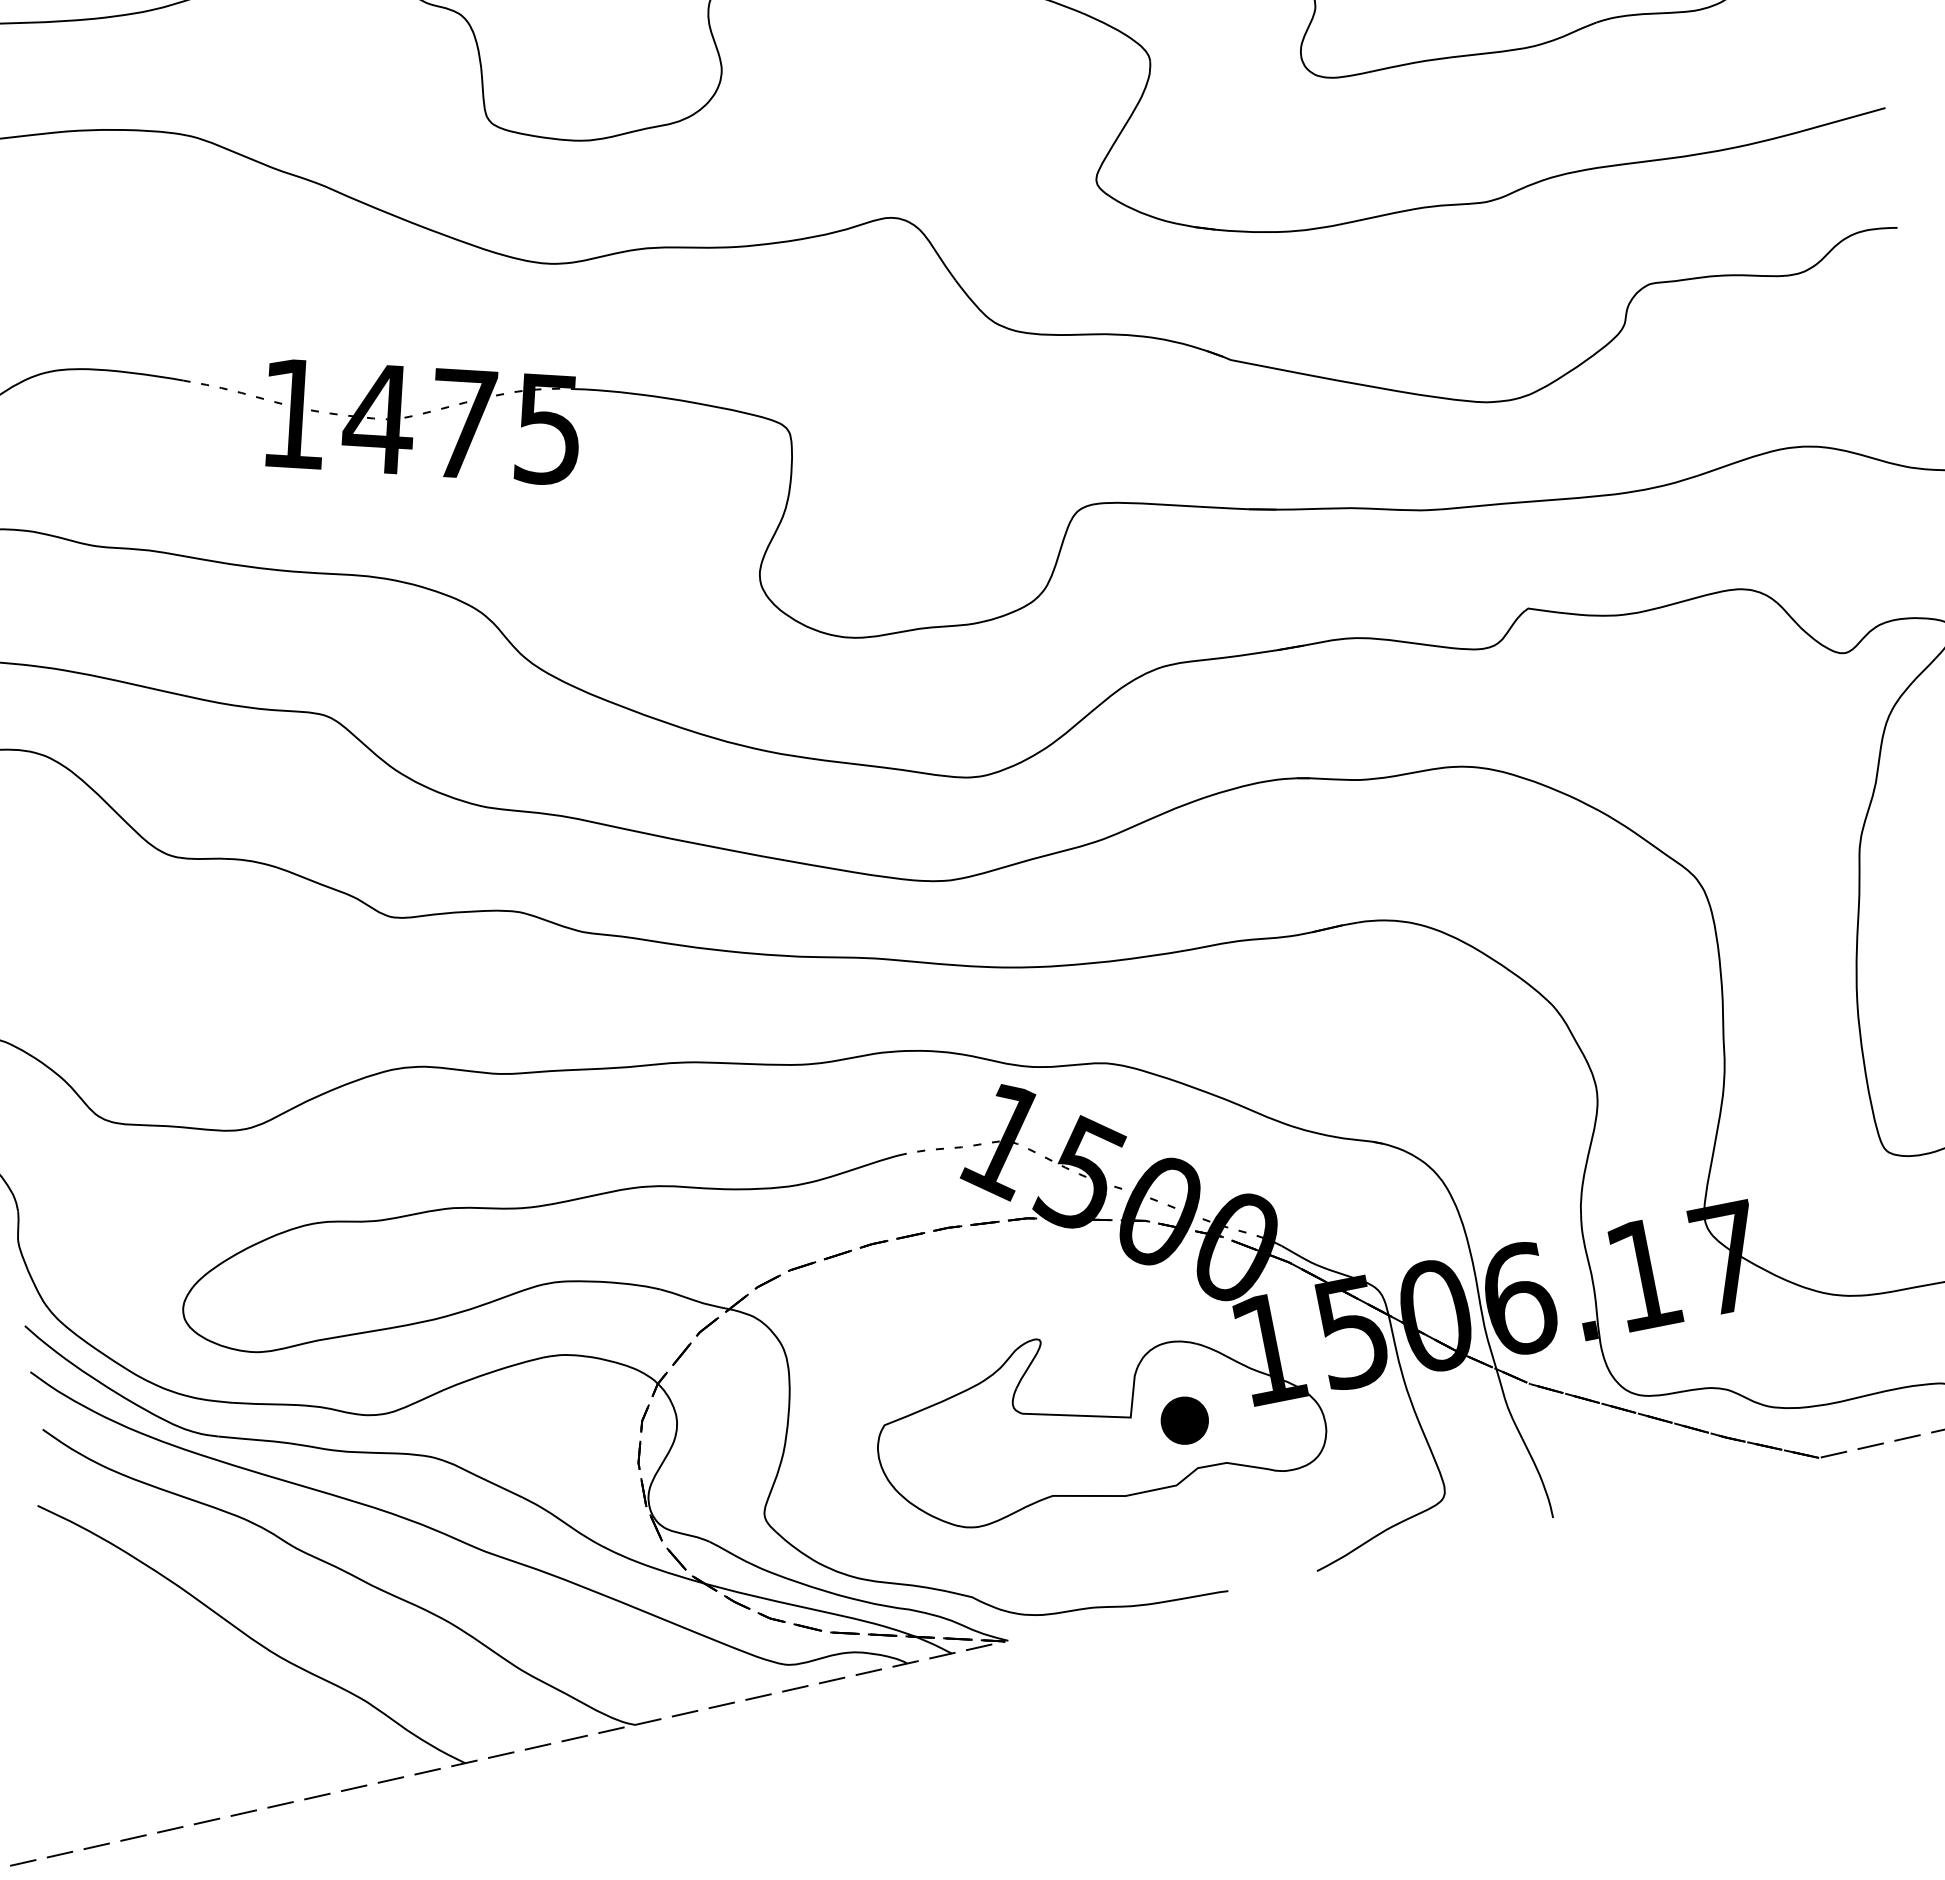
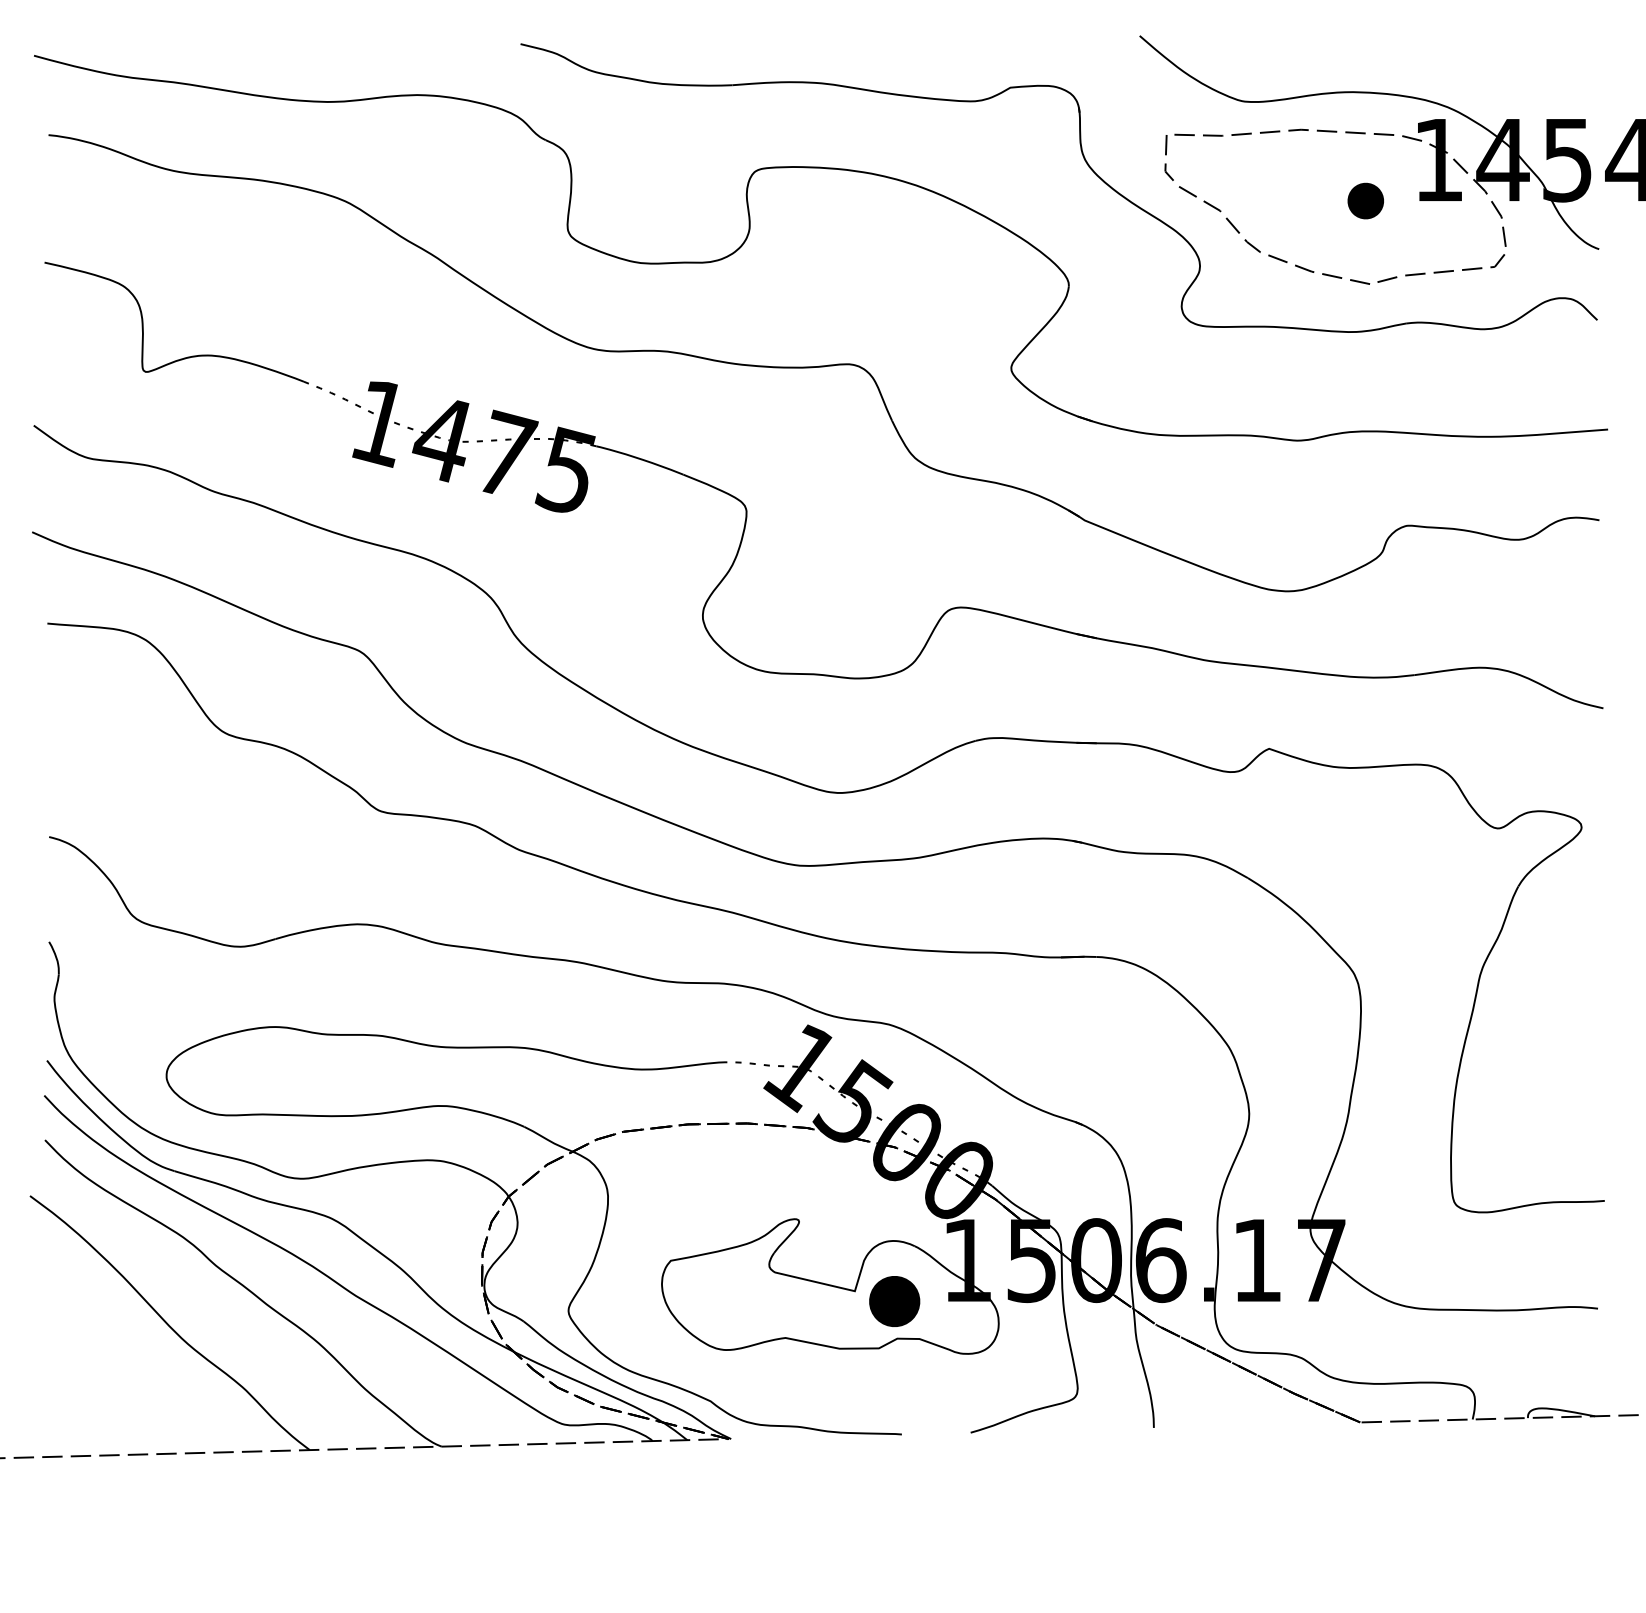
part: (1184, 1420) -> (894, 1301), size x1.4

